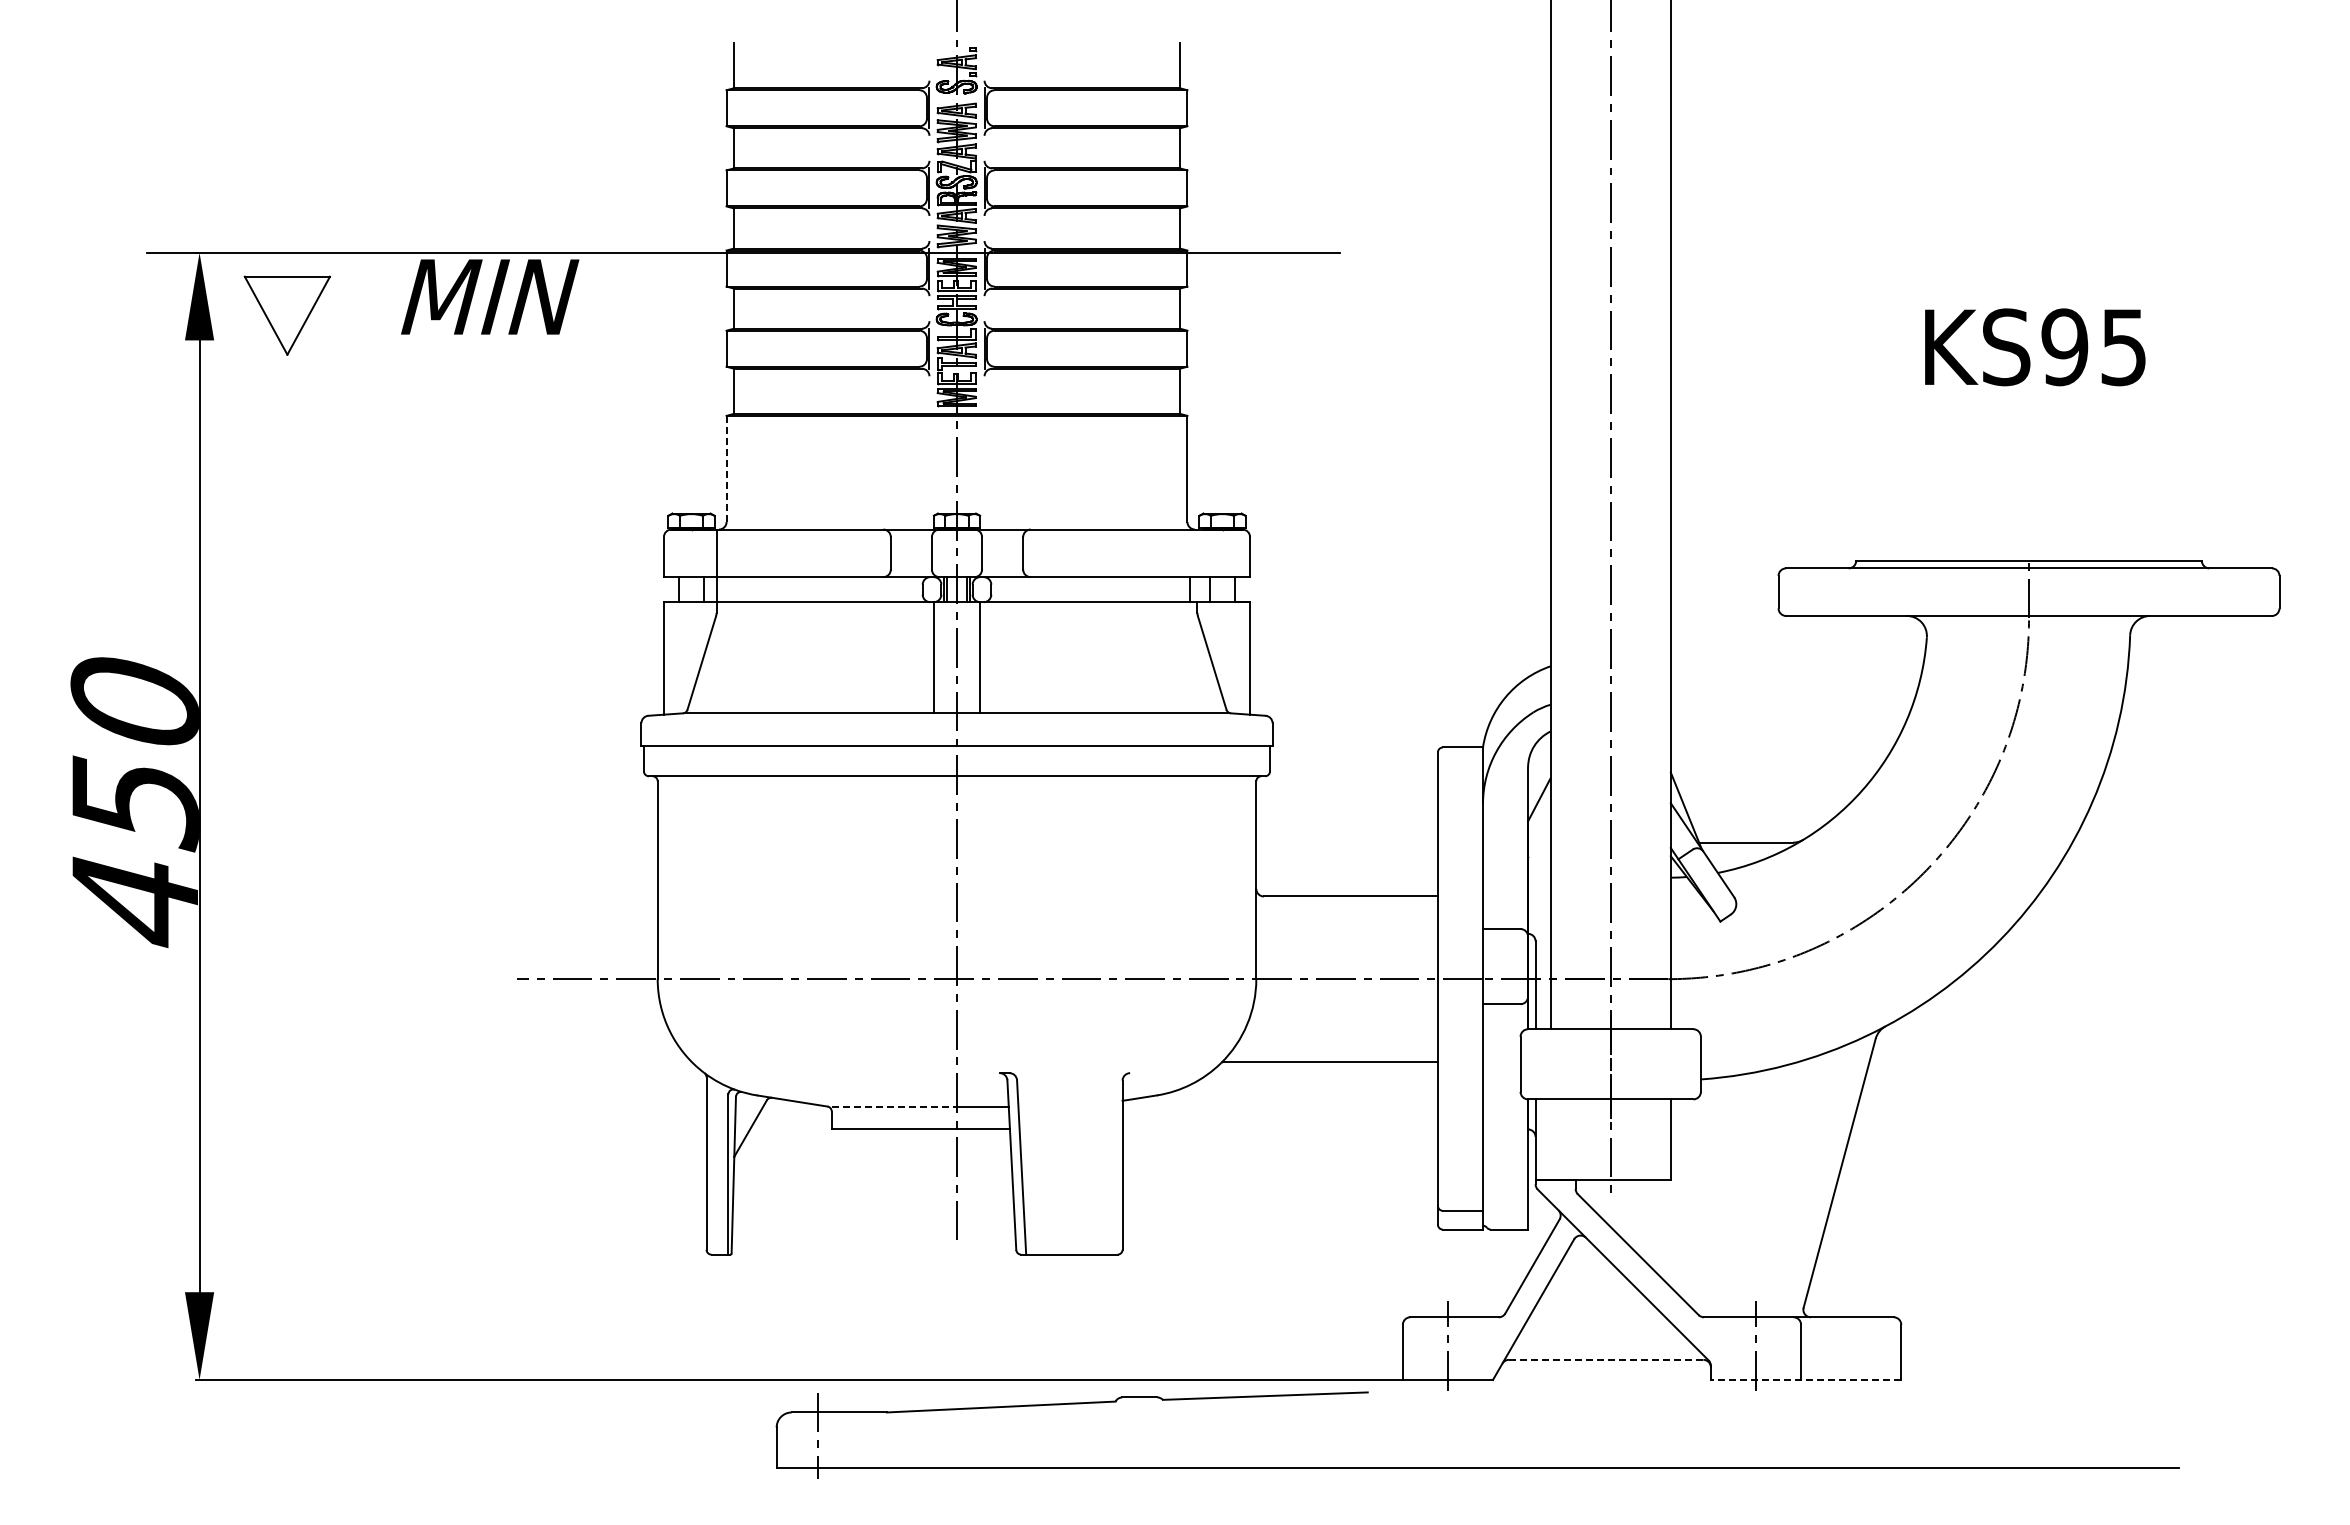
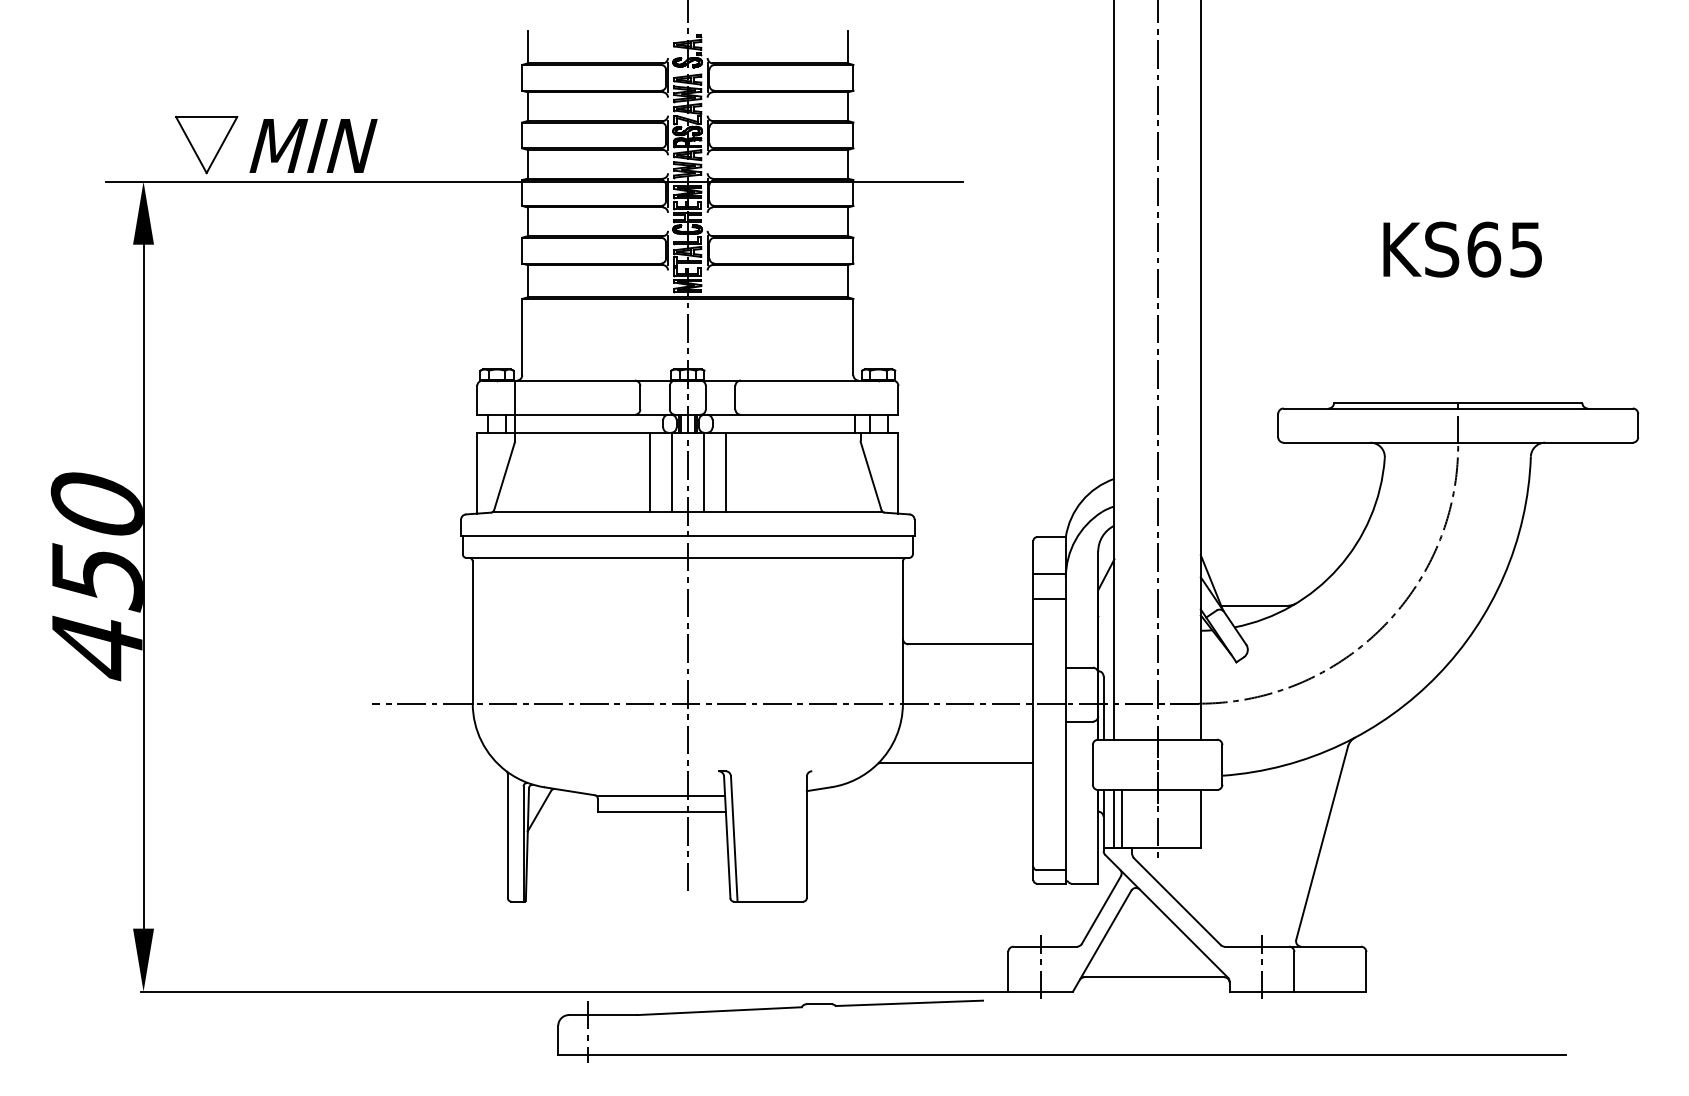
text: (490, 296) -> (313, 145), moved
part: (286, 315) -> (206, 144), moved
text: (2064, 347) -> (1483, 249), KS95 -> KS65
line: (726, 469) -> (522, 337), dashed -> solid
line: (904, 657) -> (650, 472), added
line: (1009, 657) -> (725, 472), added
line: (1460, 798) -> (1049, 573), added
line: (1460, 833) -> (1049, 599), added
line: (894, 1107) -> (642, 795), dashed -> solid
line: (1550, 1139) -> (1114, 818), added
line: (1560, 1139) -> (1121, 818), added
line: (1605, 1359) -> (1153, 977), dashed -> solid
line: (1805, 1379) -> (1297, 991), dashed -> solid

